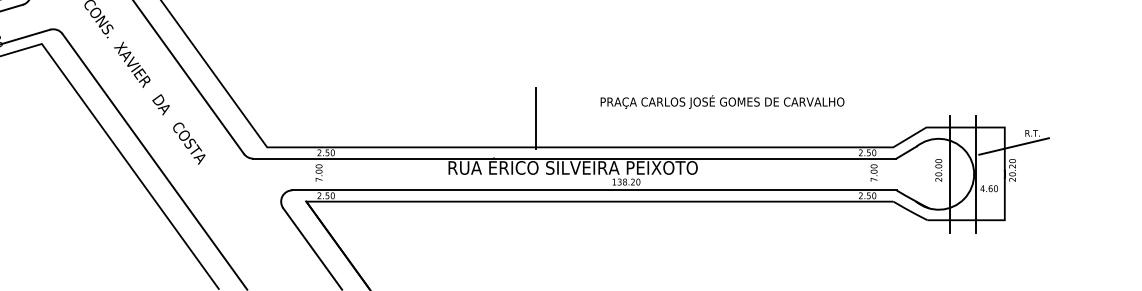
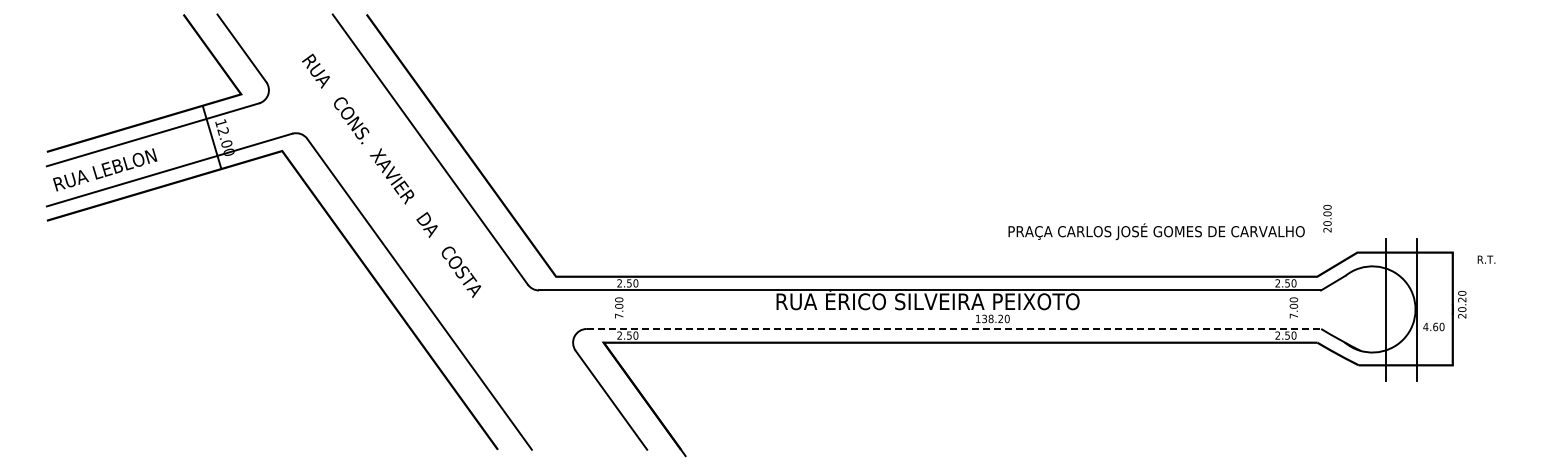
text: (722, 101) -> (1156, 231), moved
line: (536, 118) -> (883, 241), removed
line: (1013, 146) -> (1463, 275), removed
text: (938, 170) -> (1327, 218), moved
line: (594, 189) -> (954, 328), solid -> dashed

